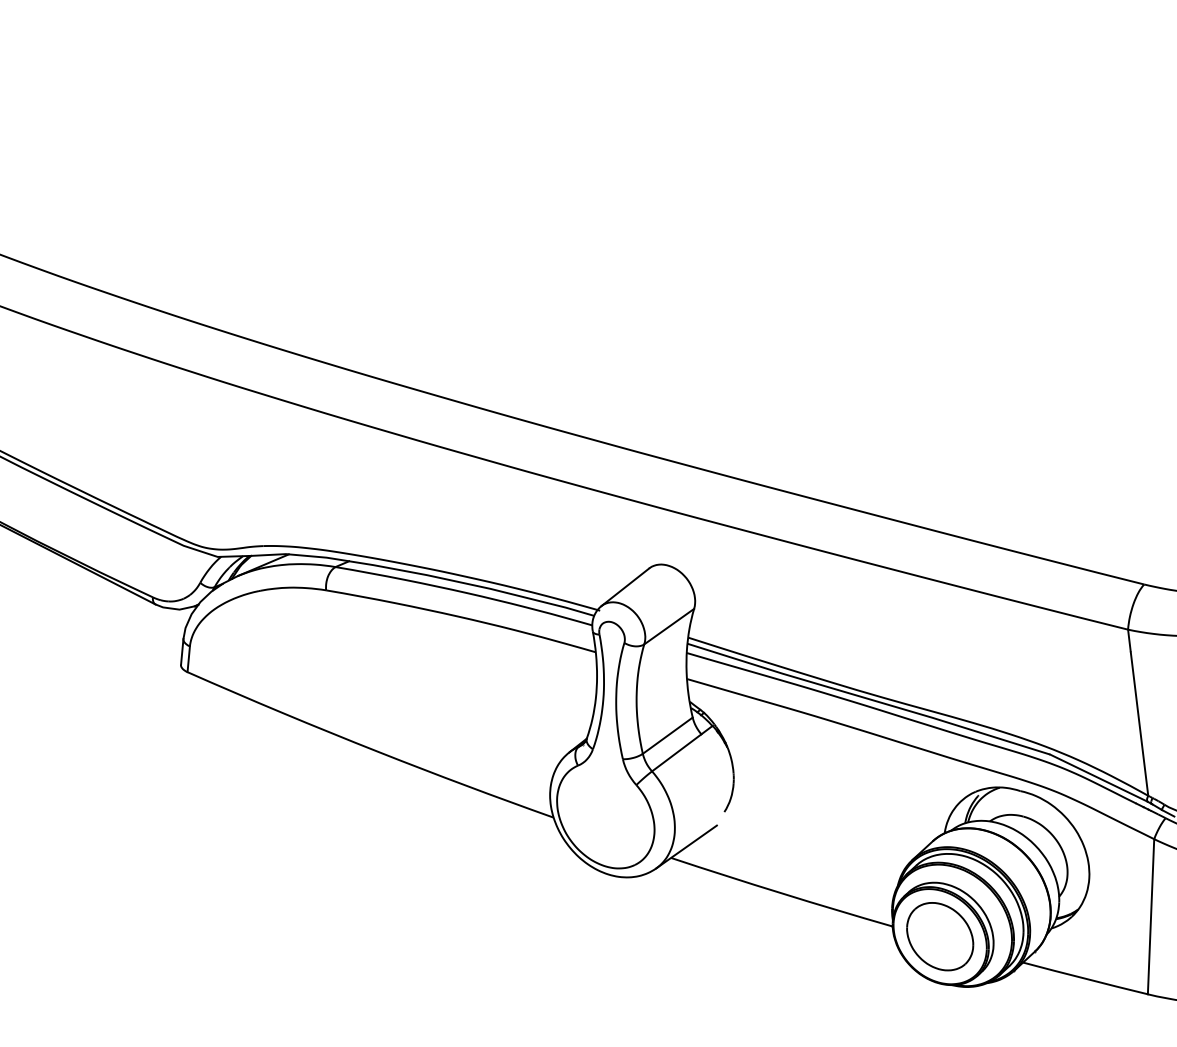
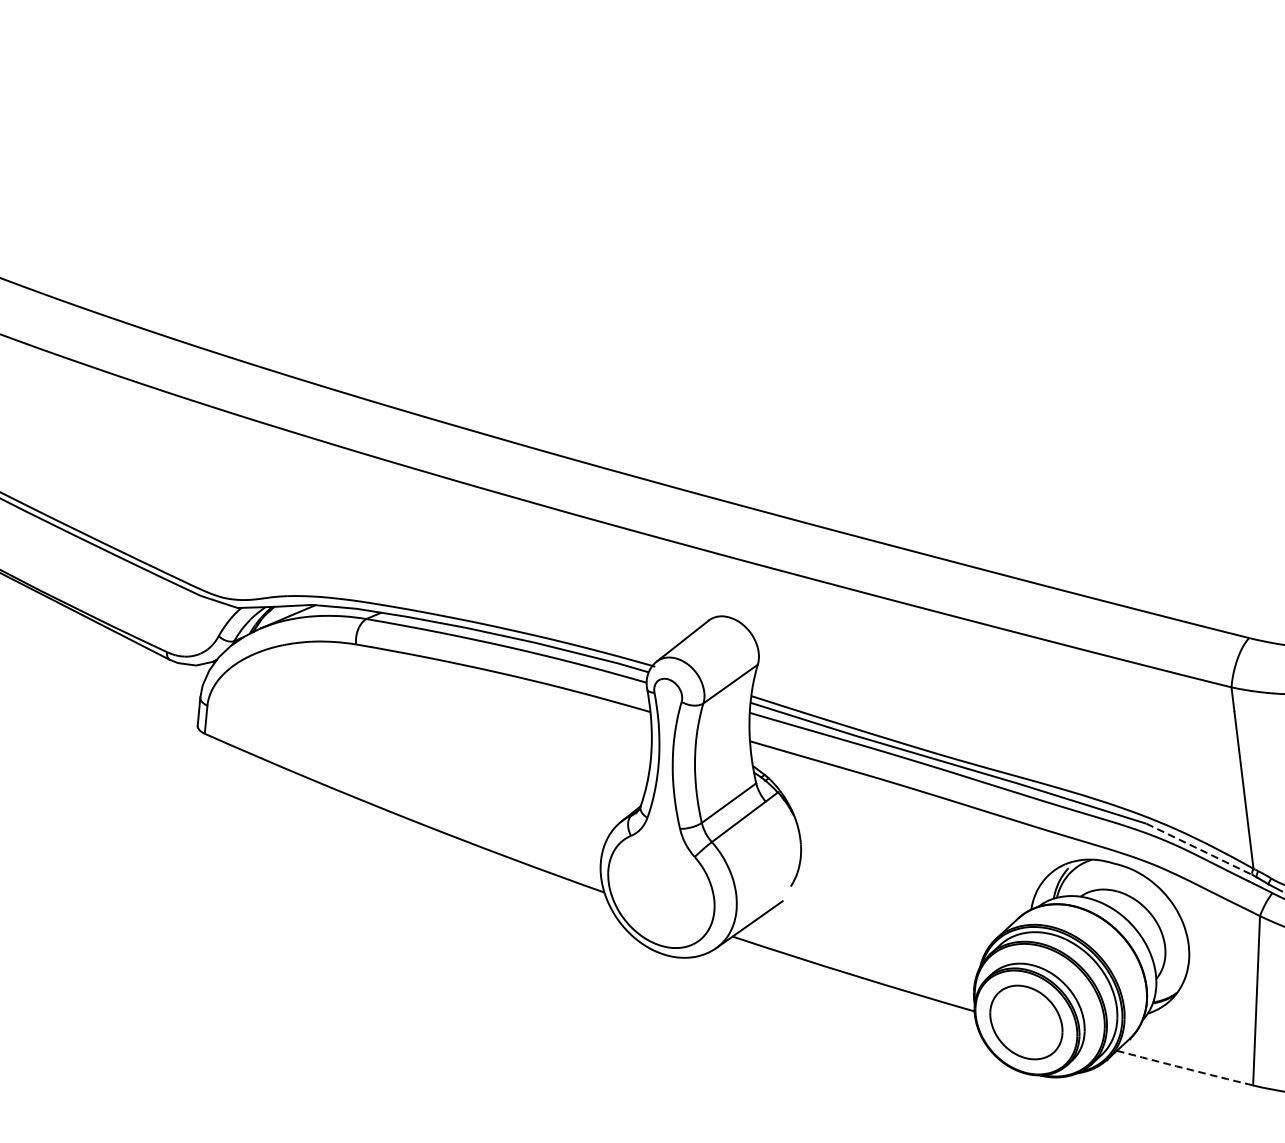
line: (1099, 778) -> (1200, 849), solid -> dashed
arc: (1085, 978) -> (1185, 1068), solid -> dashed

